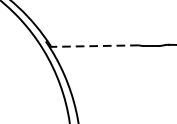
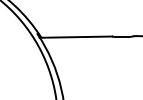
line: (93, 46) -> (75, 37), dashed -> solid

